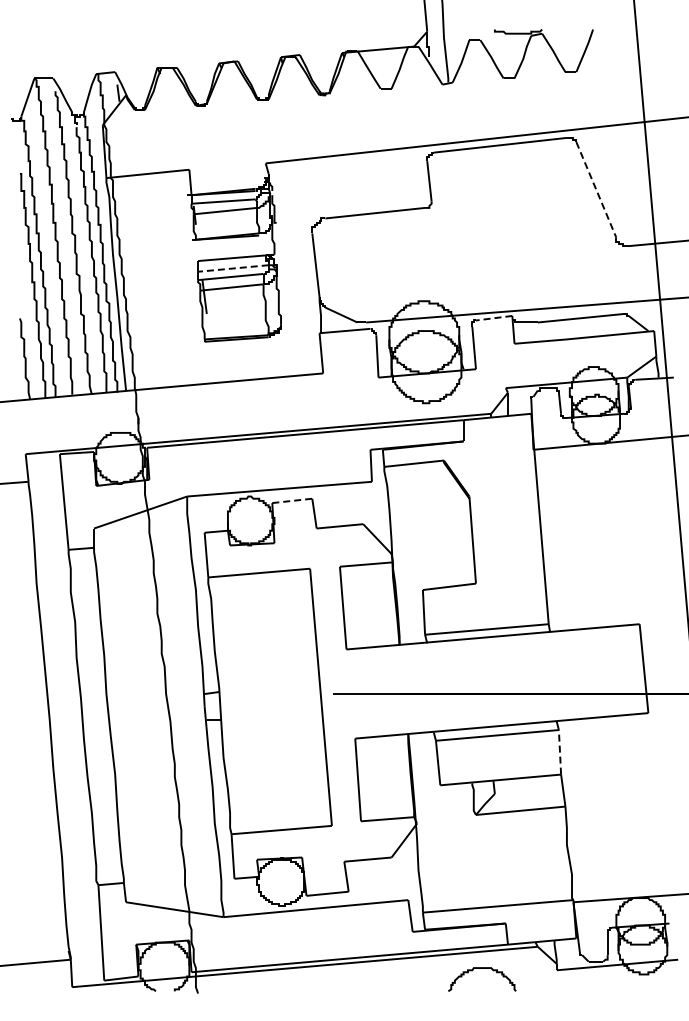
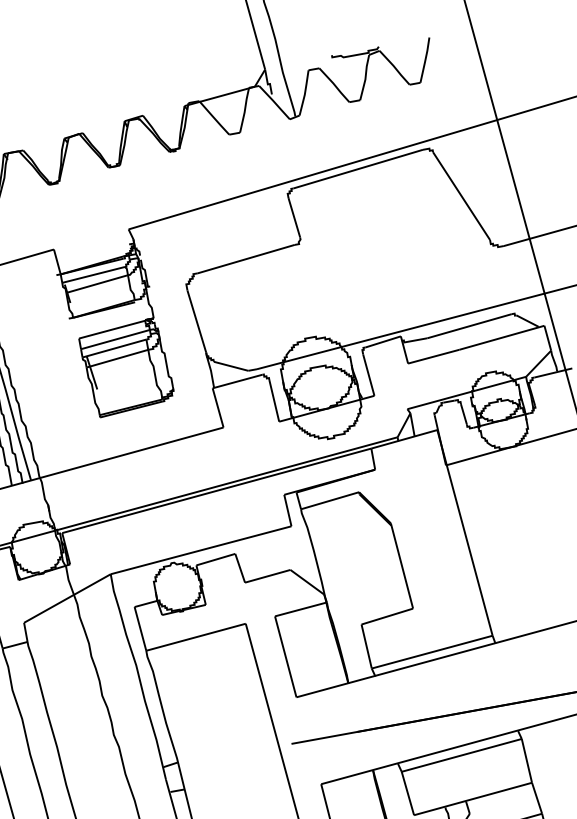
line: (596, 189) -> (461, 195), dashed -> solid
line: (232, 268) -> (114, 339), dashed -> solid
line: (493, 318) -> (382, 342), dashed -> solid
line: (292, 500) -> (215, 559), dashed -> solid
line: (559, 751) -> (526, 760), dashed -> solid

